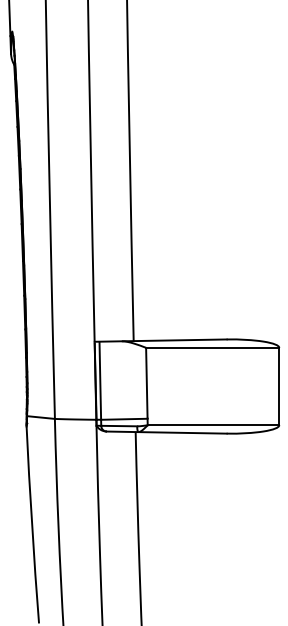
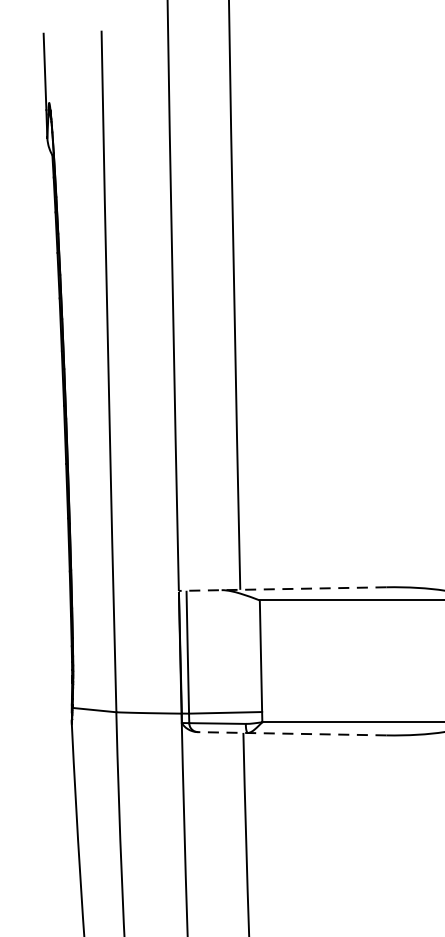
line: (160, 340) -> (282, 588), solid -> dashed
line: (166, 432) -> (291, 733), solid -> dashed

